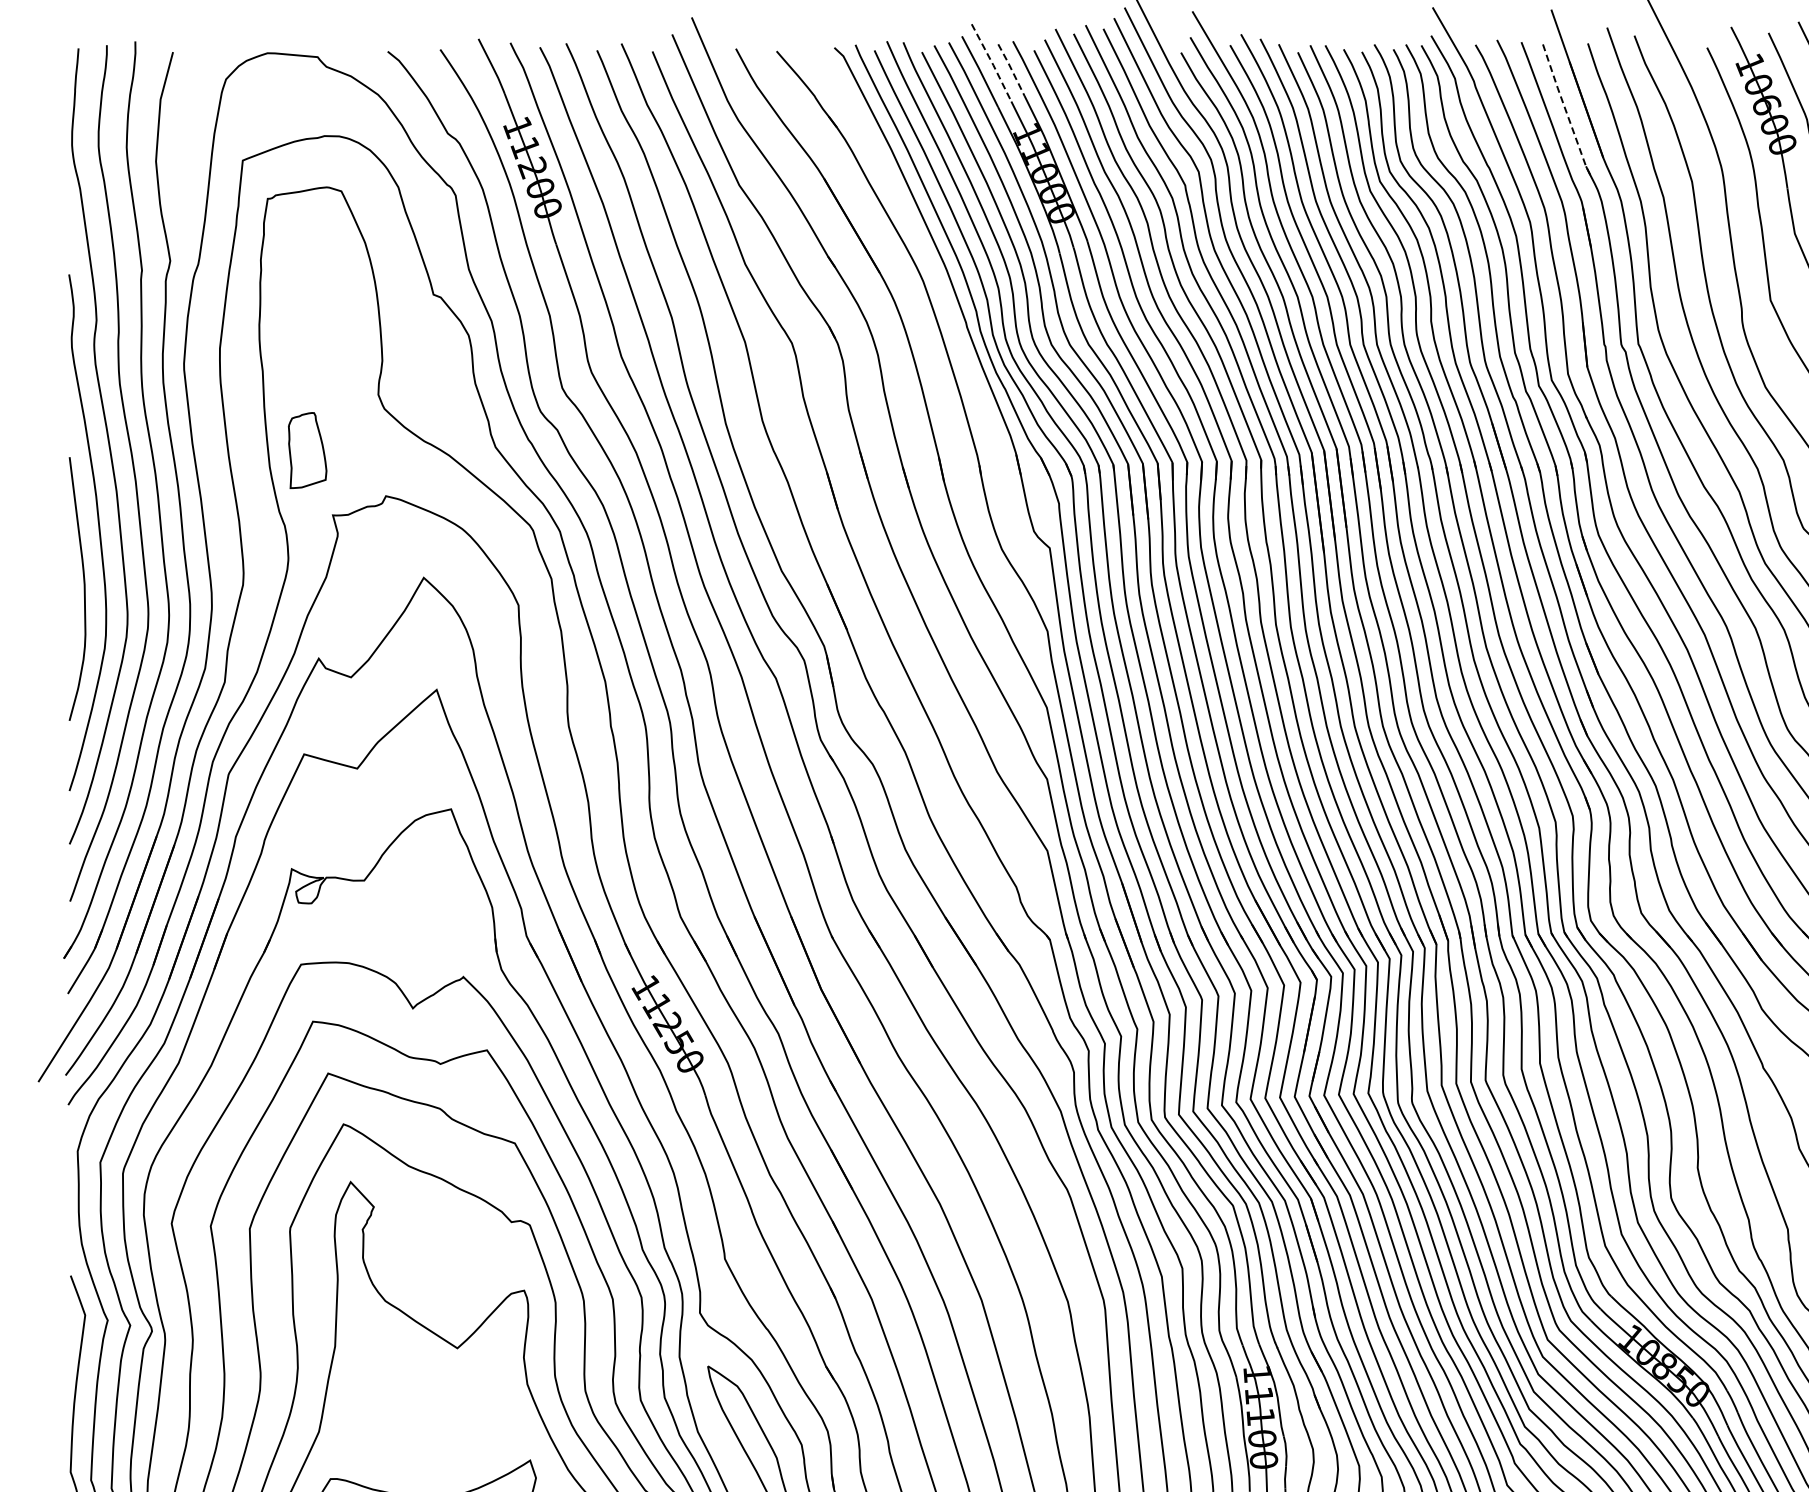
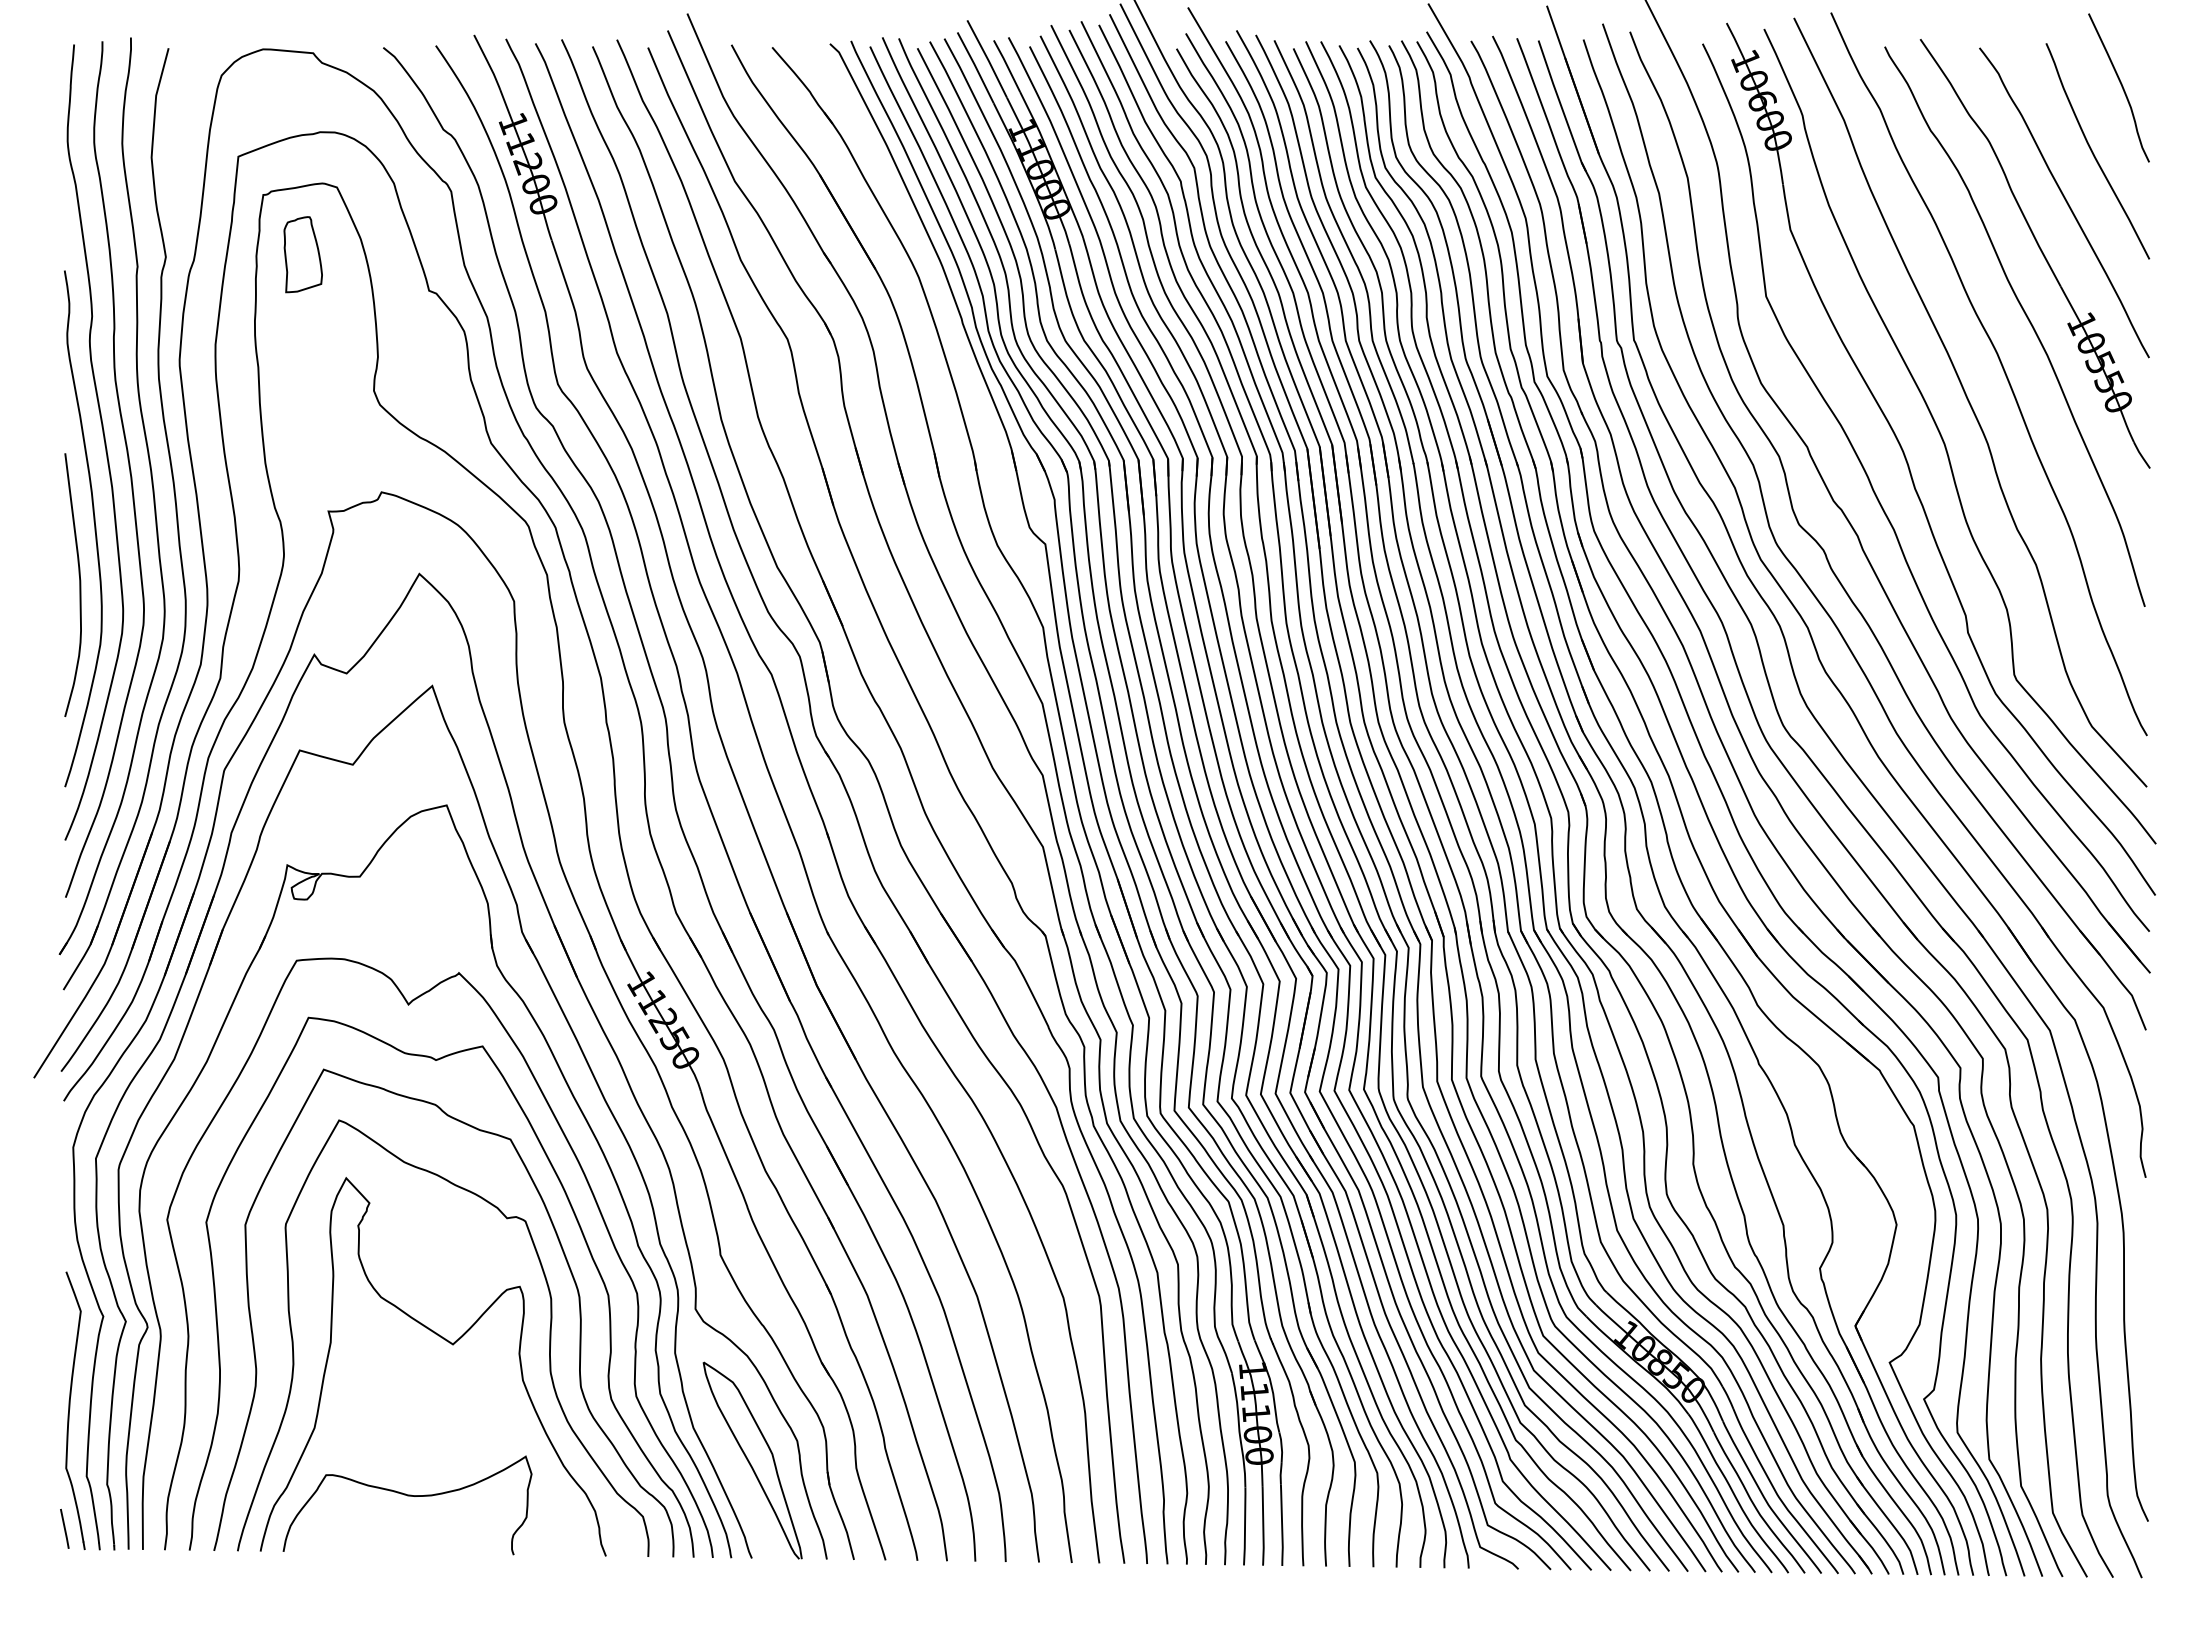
line: (992, 63) -> (988, 59), dashed -> solid
line: (1011, 69) -> (1007, 65), dashed -> solid
line: (1565, 110) -> (1561, 106), dashed -> solid
part: (306, 450) -> (302, 254), moved

